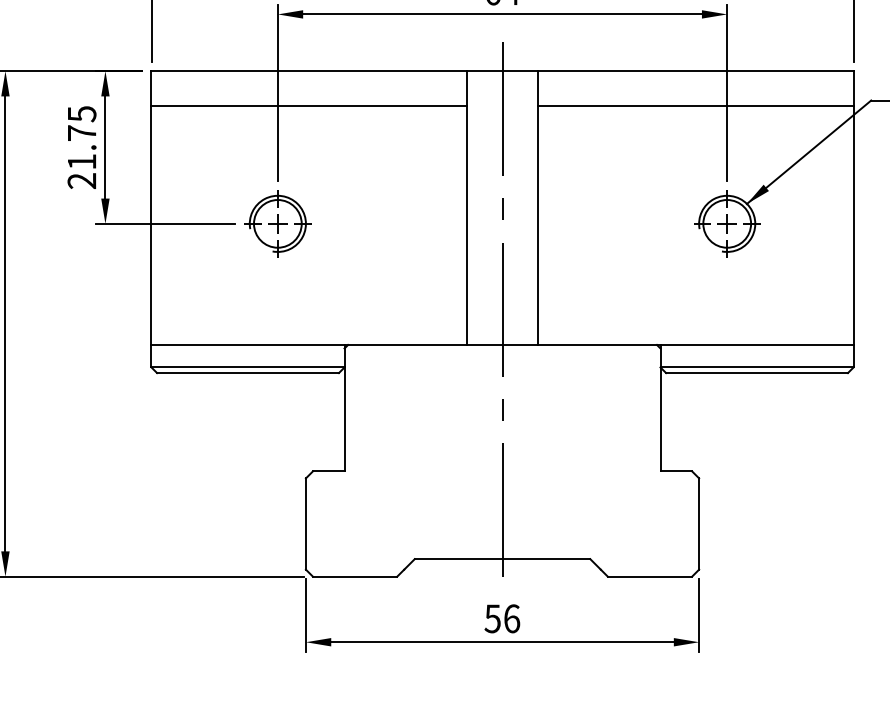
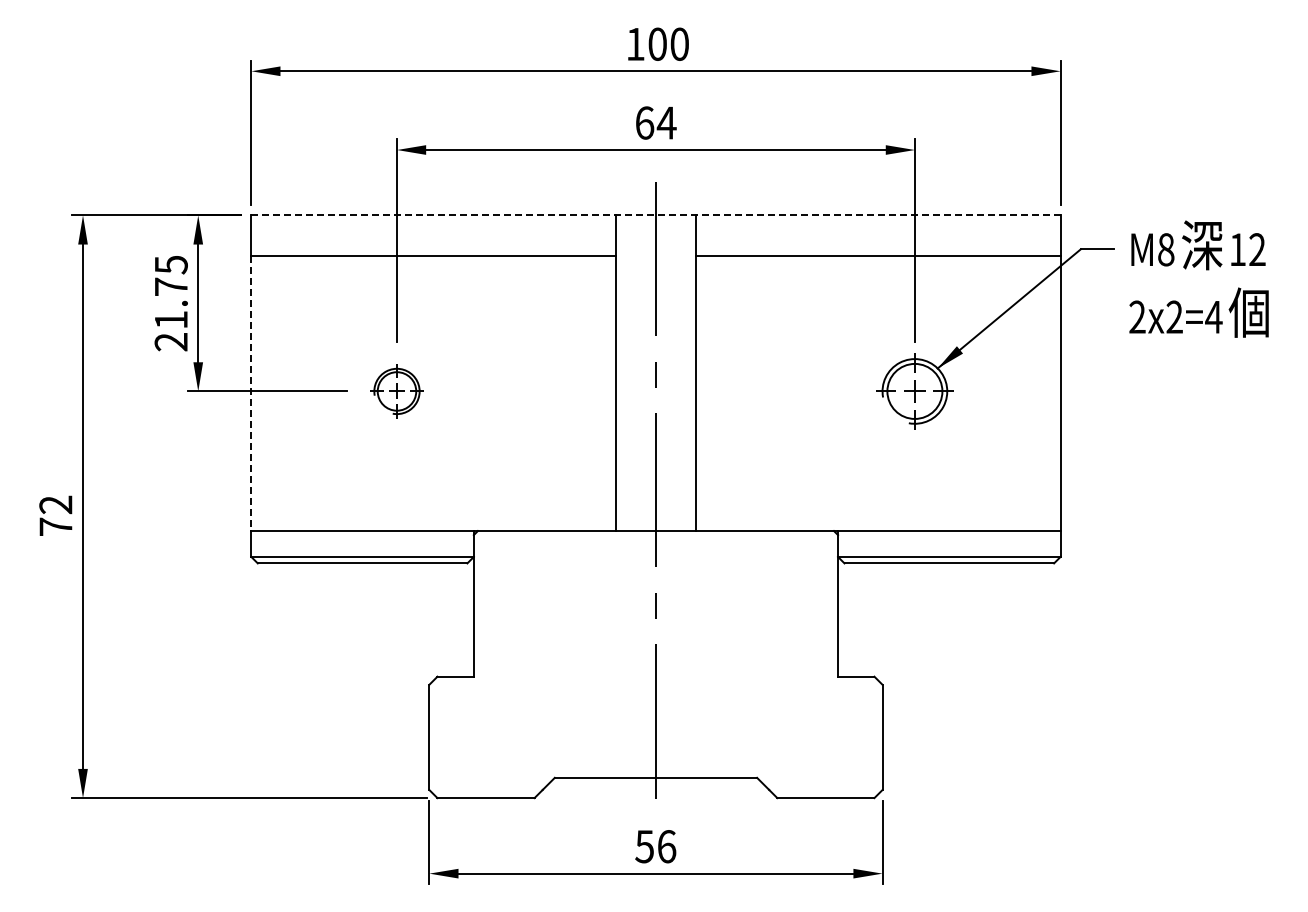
line: (502, 71) -> (655, 215), solid -> dashed
part: (277, 223) -> (396, 391), size x0.7
line: (151, 225) -> (251, 393), solid -> dashed

